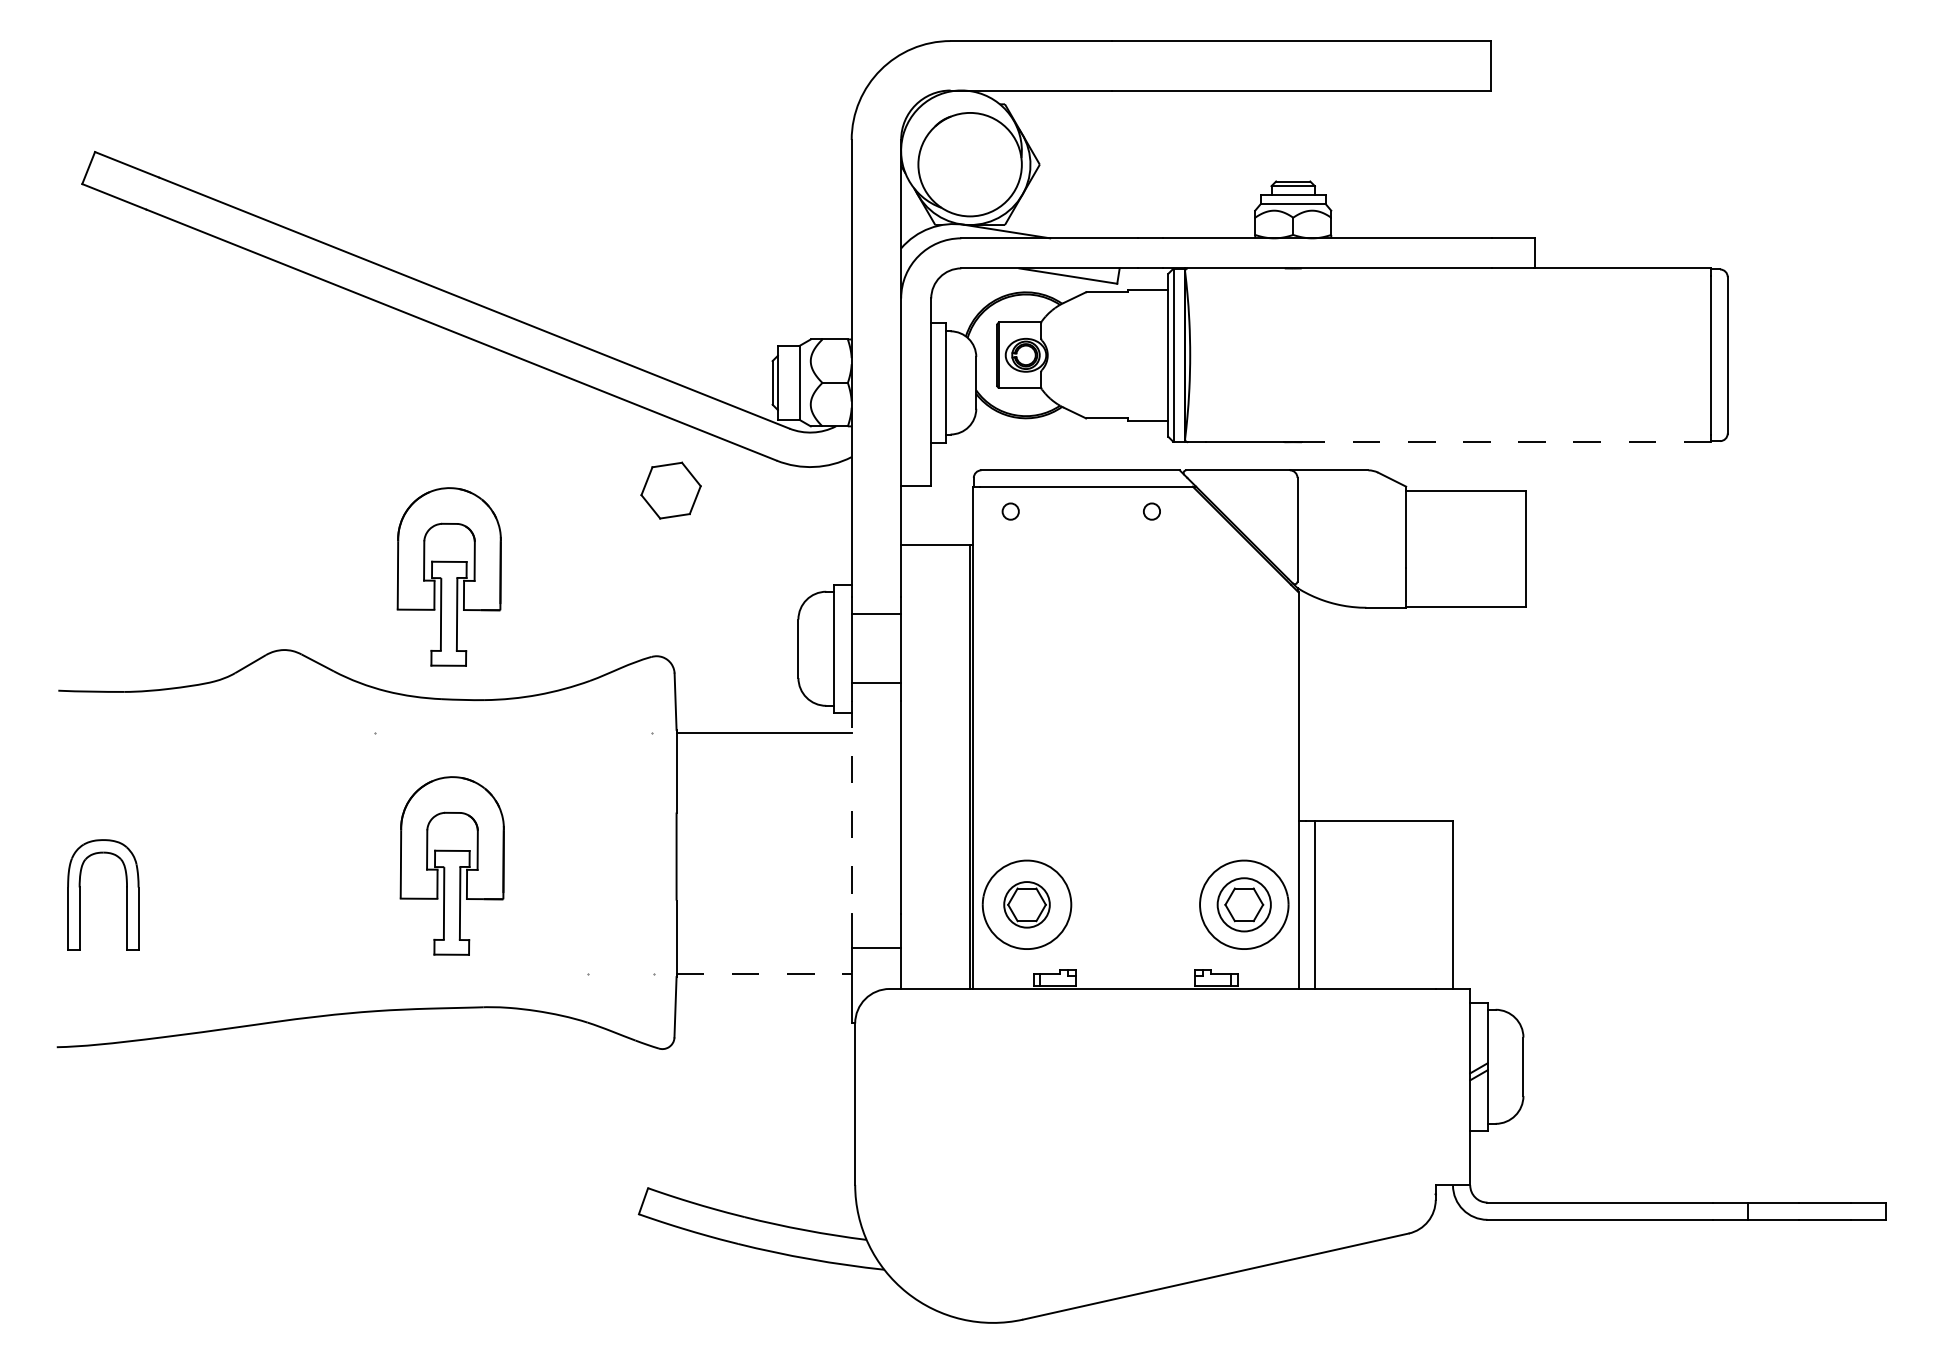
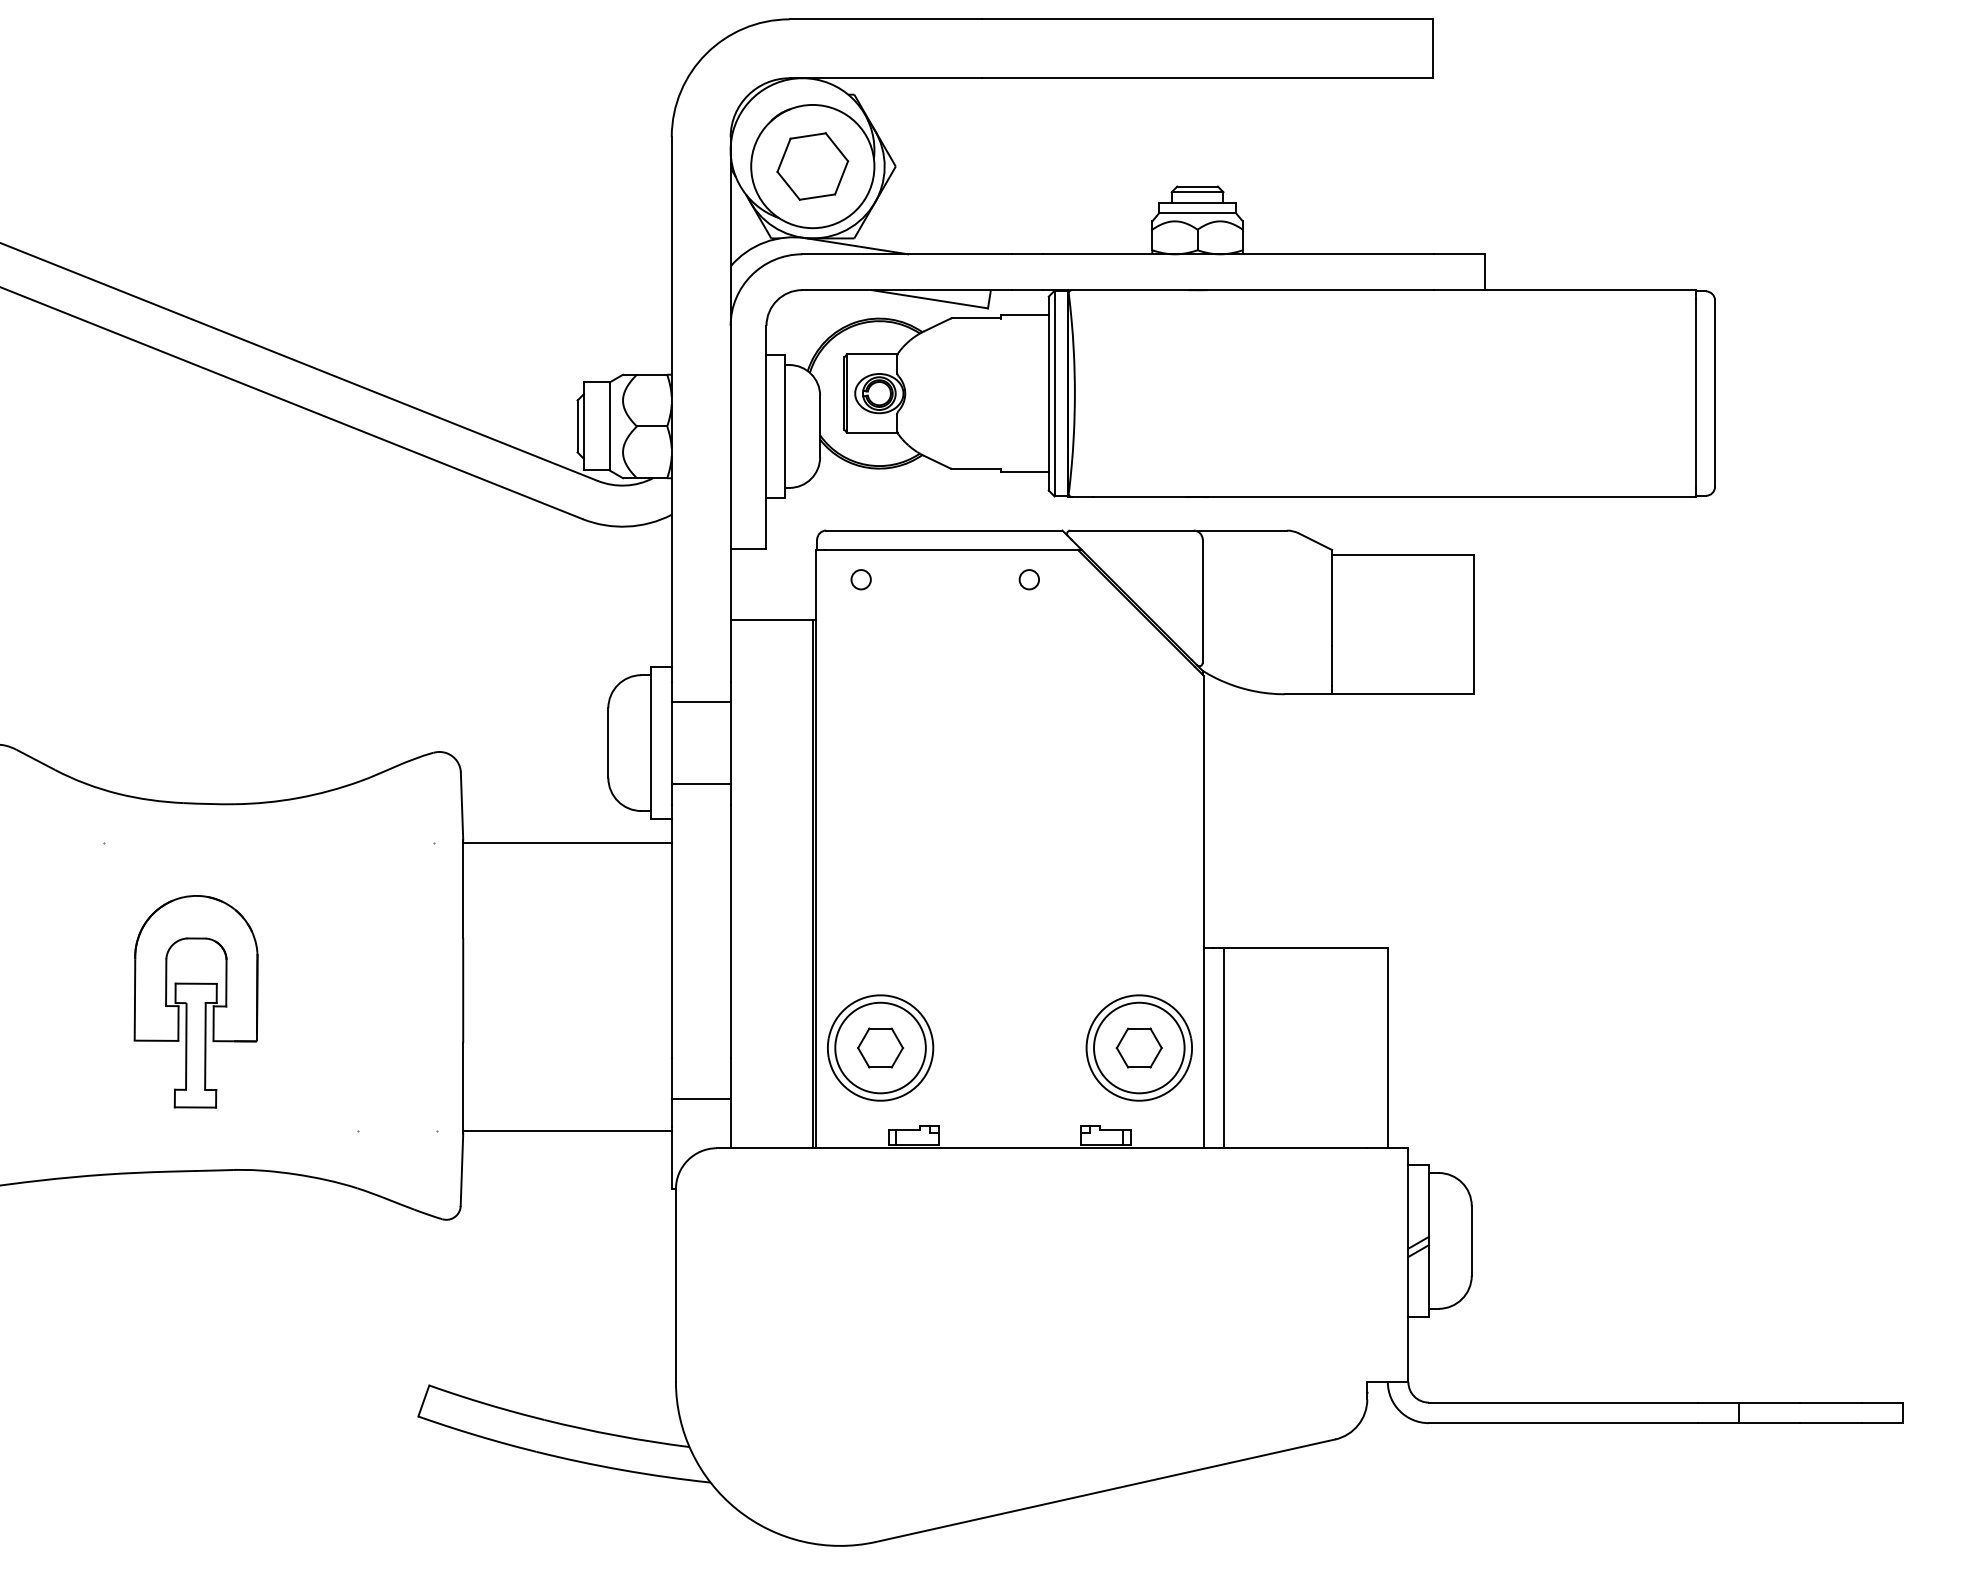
line: (1506, 442) -> (1451, 497), dashed -> solid
part: (670, 490) -> (812, 166), moved
part: (448, 576) -> (191, 657), removed
line: (851, 807) -> (671, 932), dashed -> solid
circle: (1027, 904) -> (881, 1047), size x1.67
circle: (1244, 904) -> (1139, 1047), size x1.43
line: (764, 974) -> (567, 1130), dashed -> solid

